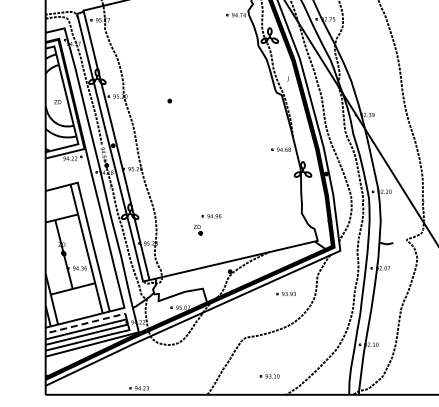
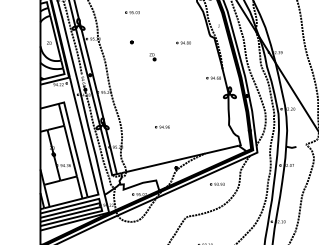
part: (170, 60) -> (132, 12), added
part: (240, 101) -> (183, 42), added
part: (197, 229) -> (152, 56), moved
line: (87, 323) -> (71, 206), dashed -> solid

